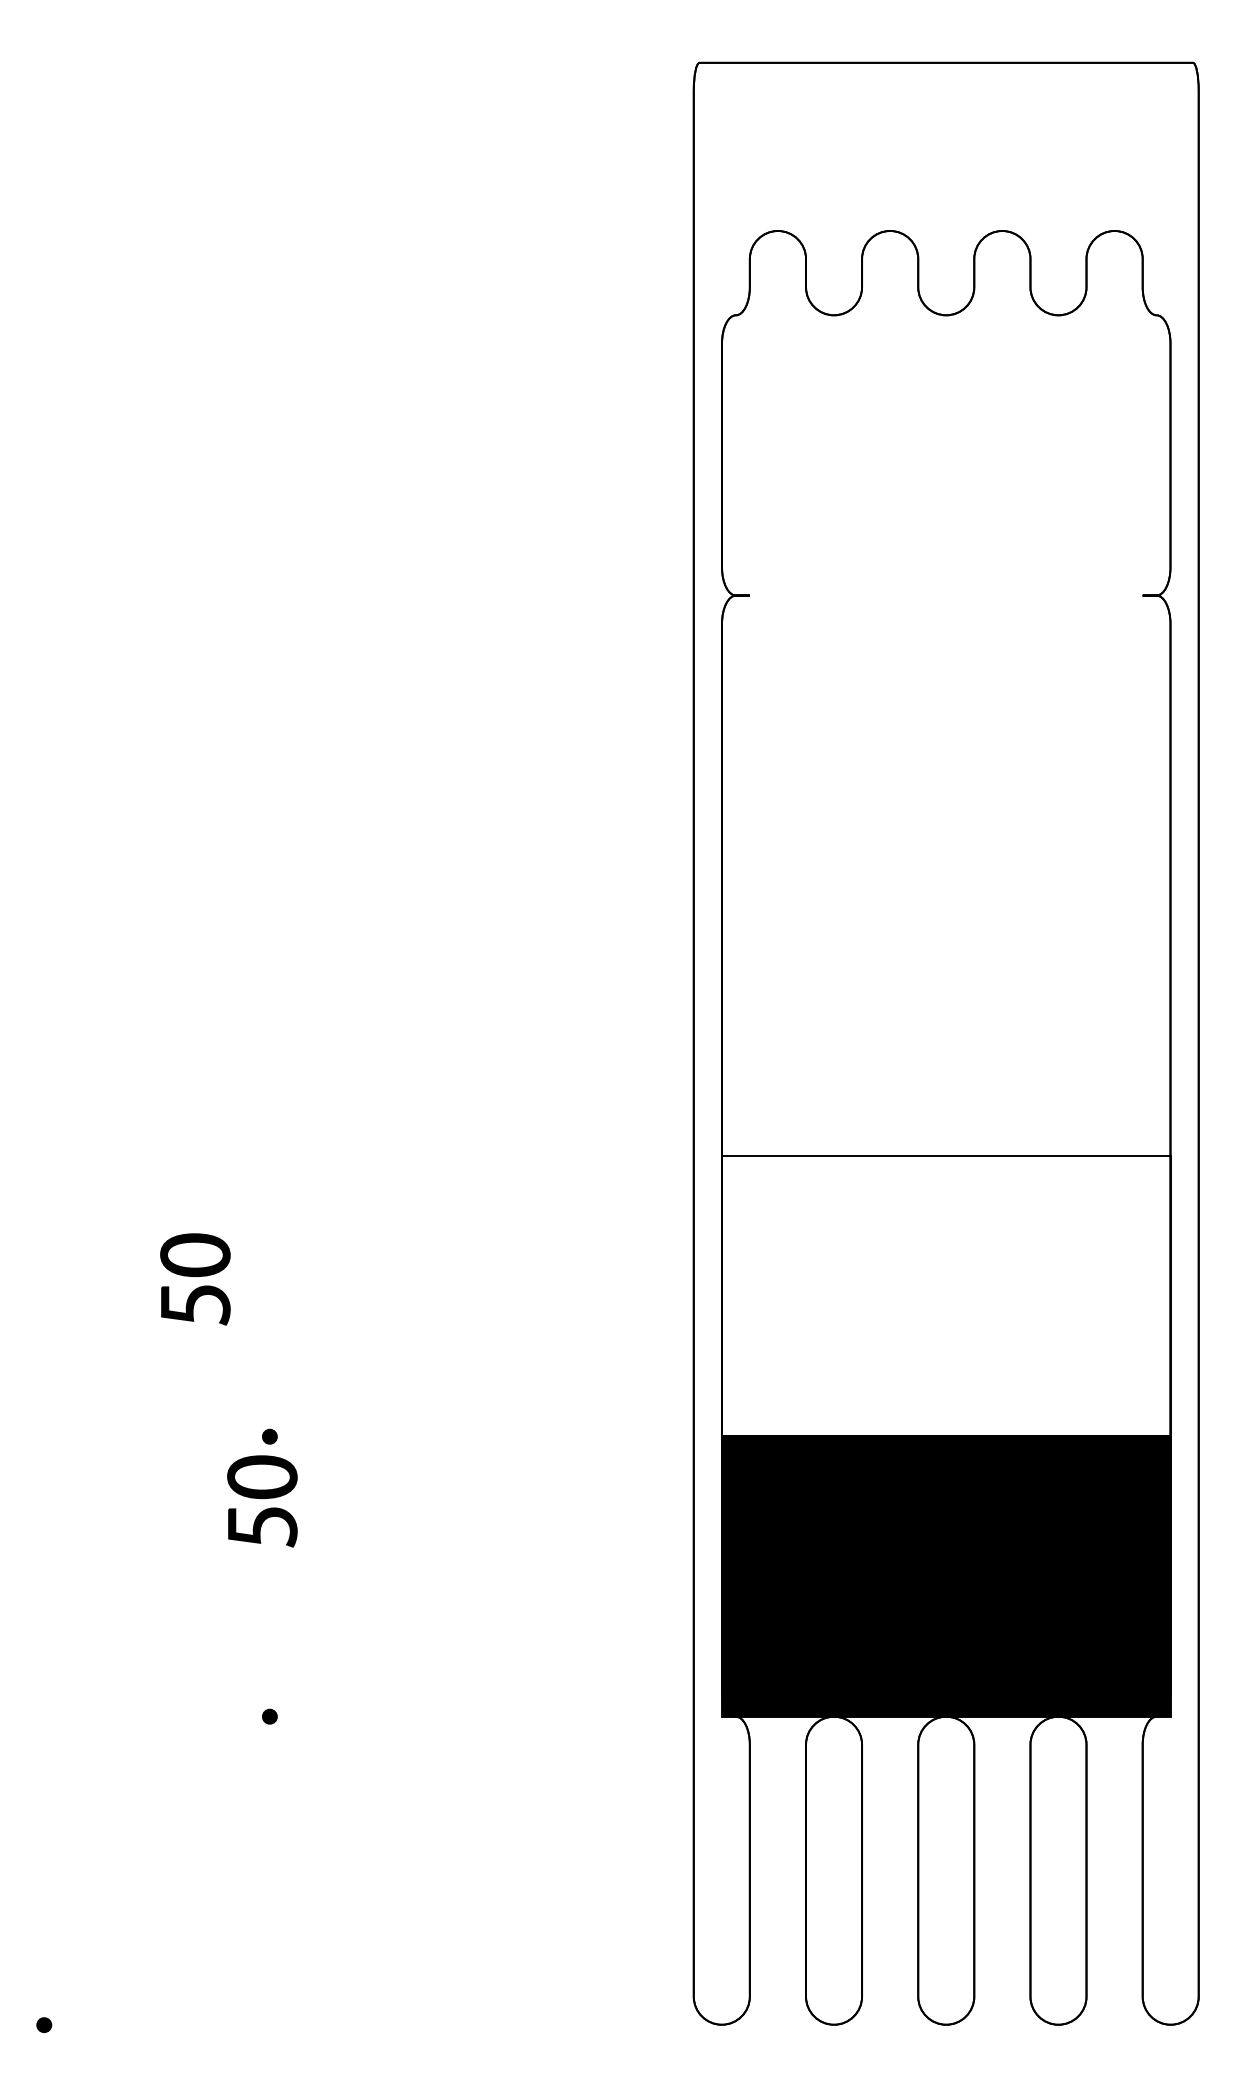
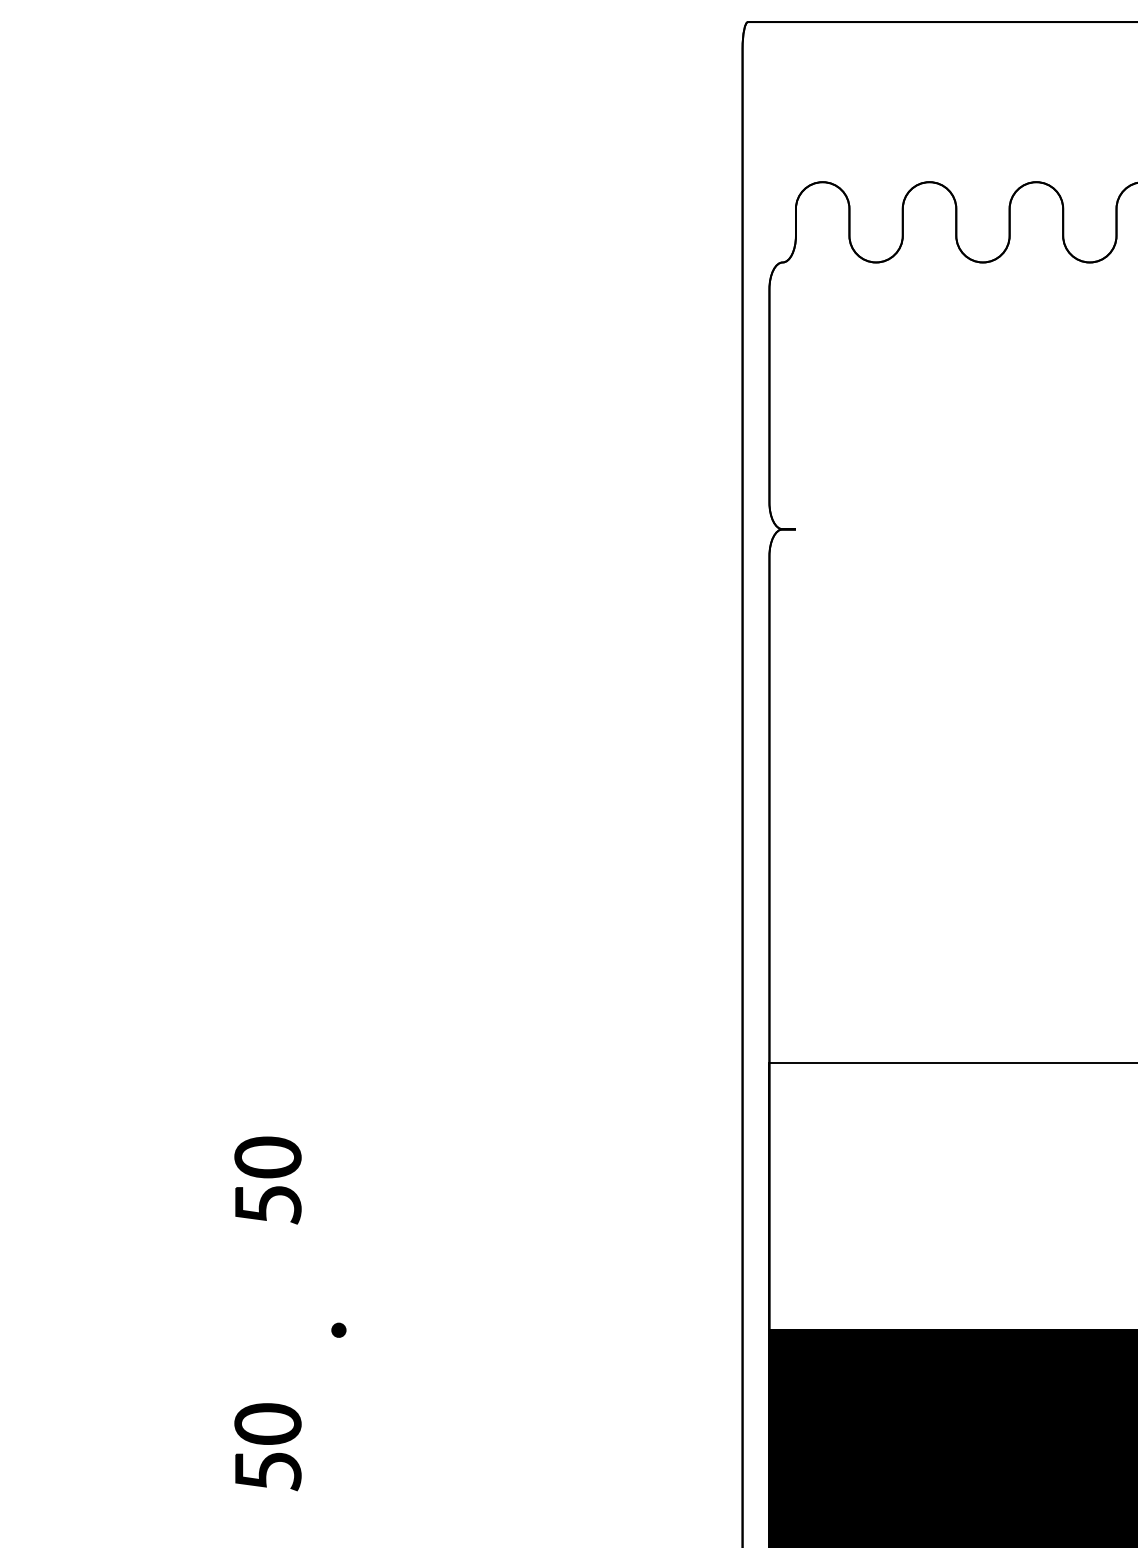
part: (262, 1501) -> (268, 1447), moved

